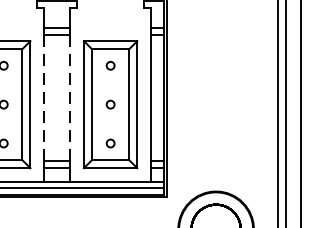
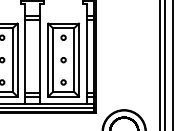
line: (44, 96) -> (25, 55), dashed -> solid
line: (70, 98) -> (40, 56), dashed -> solid

